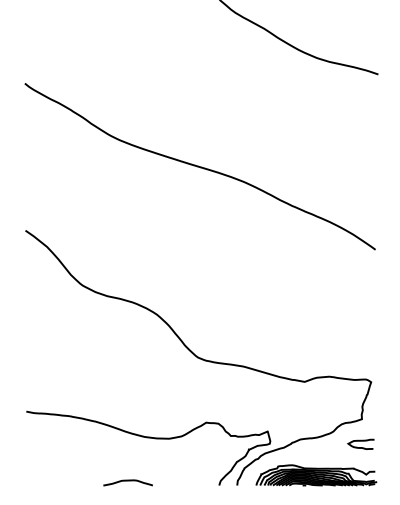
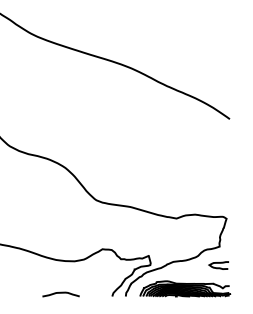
curve: (127, 481) -> (60, 293), moved

